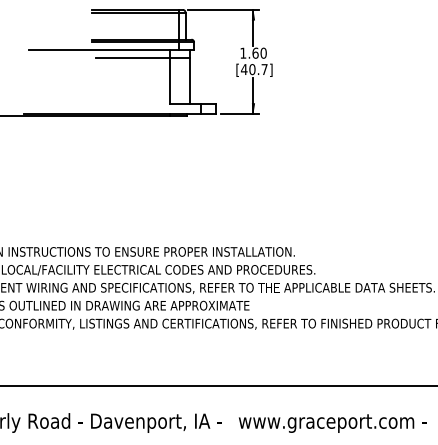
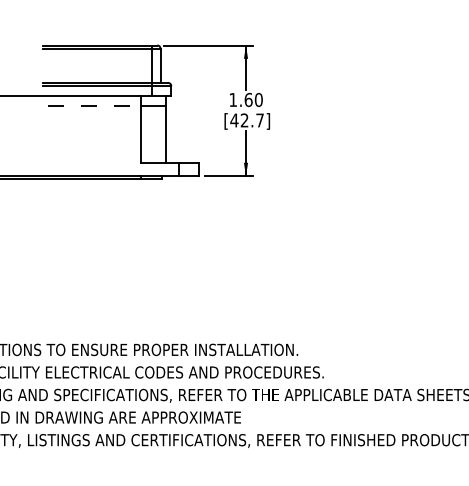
line: (133, 58) -> (95, 106), solid -> dashed
text: (252, 69) -> (244, 120), [40.7] -> [42.7]

